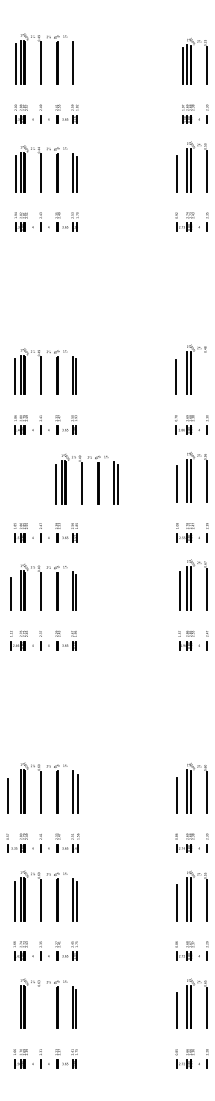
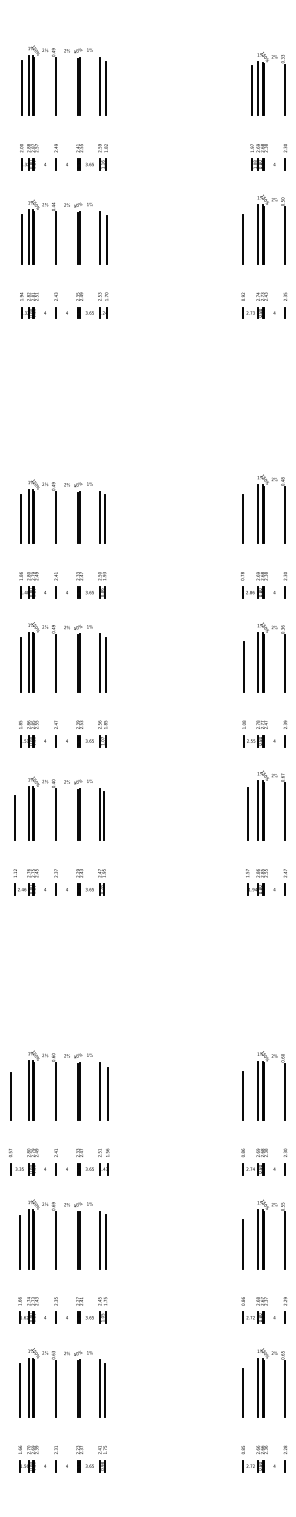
line: (77, 63) -> (106, 87), added
line: (207, 373) -> (285, 514), added
part: (86, 479) -> (62, 657), moved
line: (40, 1007) -> (55, 1388), added
line: (14, 1009) -> (19, 1391), added

